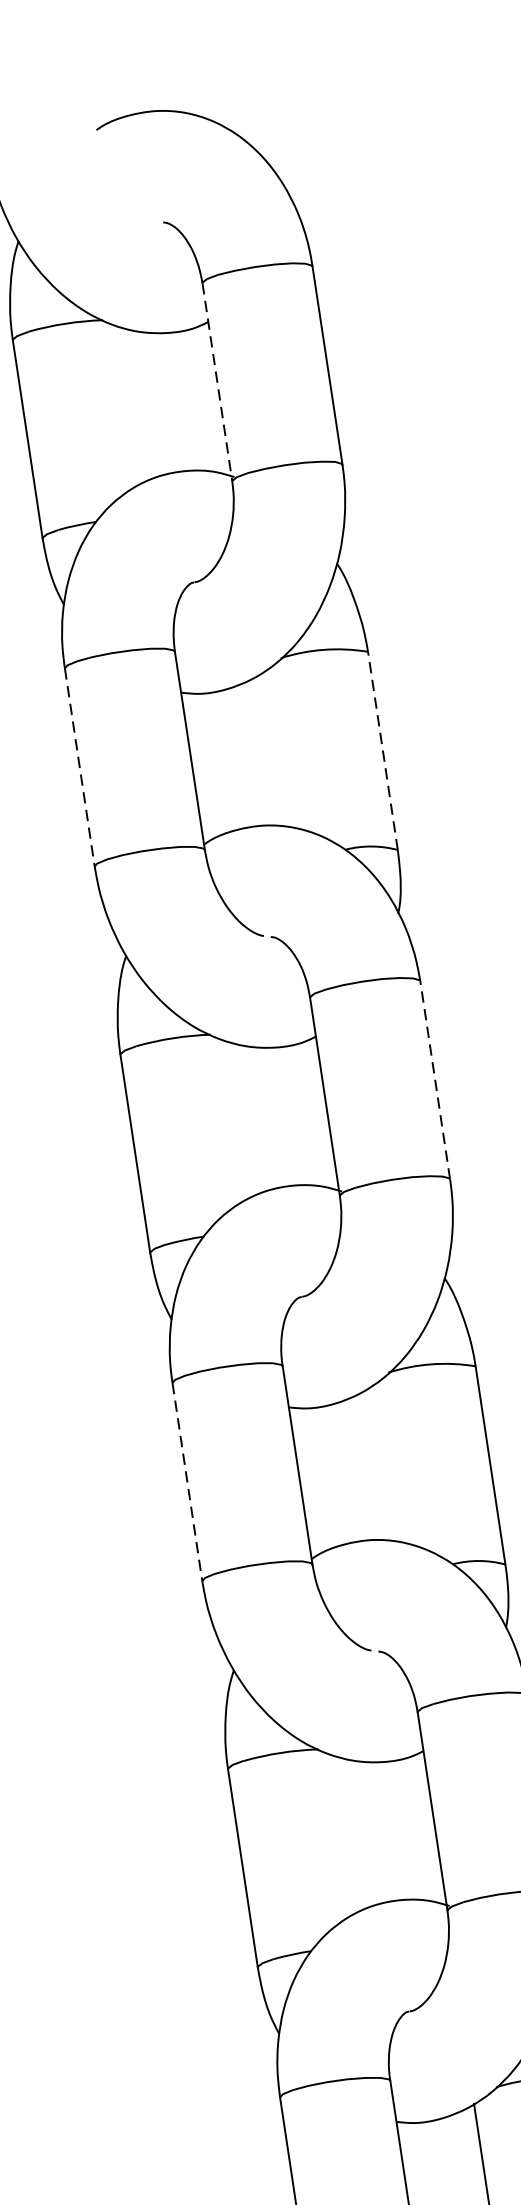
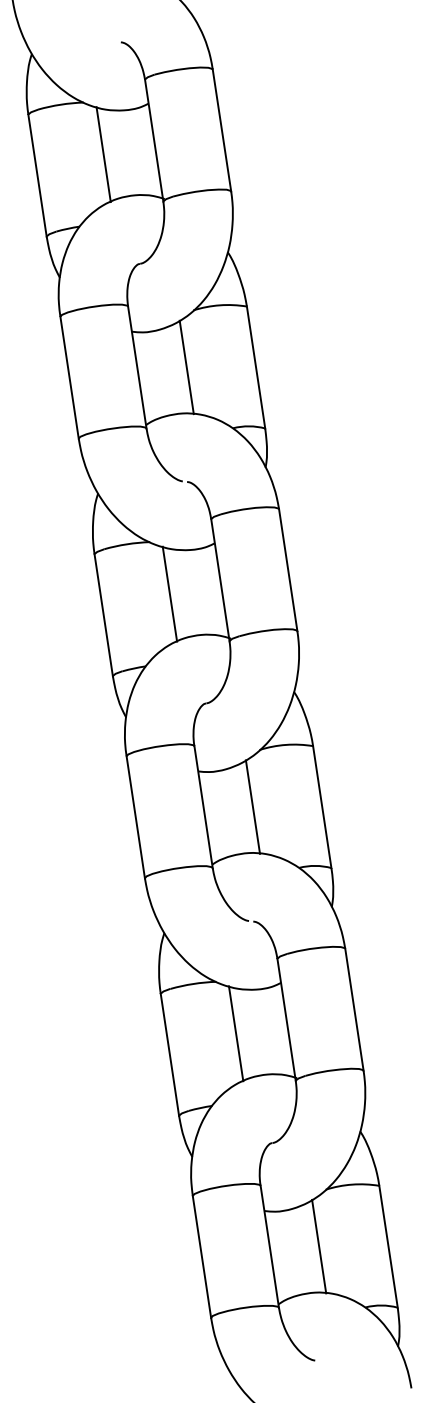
line: (217, 381) -> (154, 140), dashed -> solid
line: (134, 404) -> (103, 154), added
line: (269, 750) -> (186, 367), added
line: (383, 750) -> (256, 367), dashed -> solid
line: (79, 767) -> (69, 377), dashed -> solid
line: (435, 1080) -> (288, 570), dashed -> solid
line: (242, 1118) -> (169, 593), added
line: (377, 1464) -> (252, 806), added
line: (186, 1482) -> (135, 817), dashed -> solid
line: (349, 1833) -> (235, 1033), added

